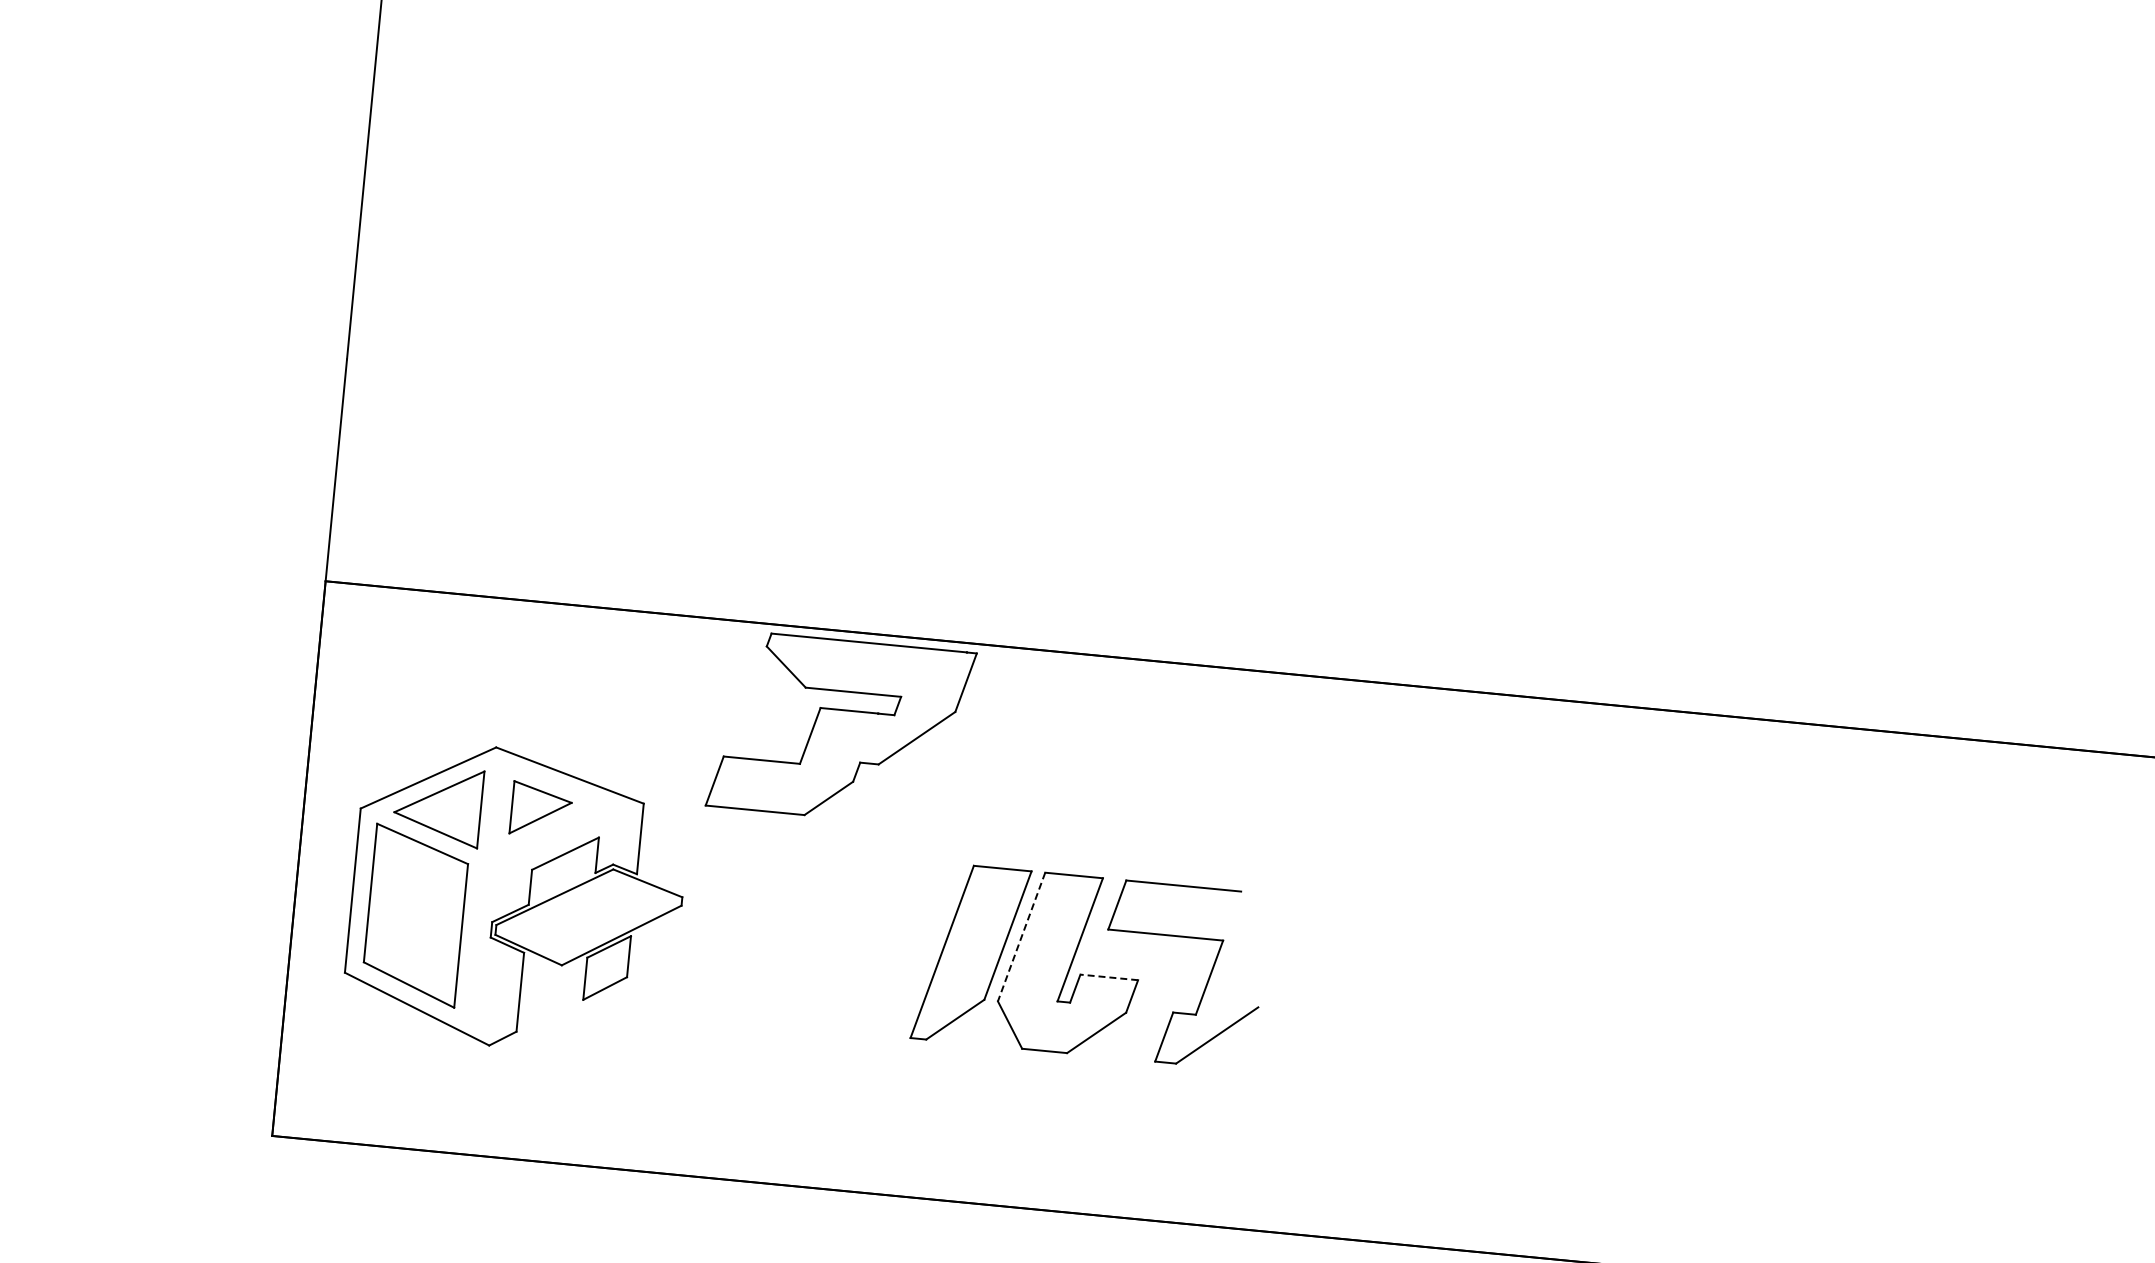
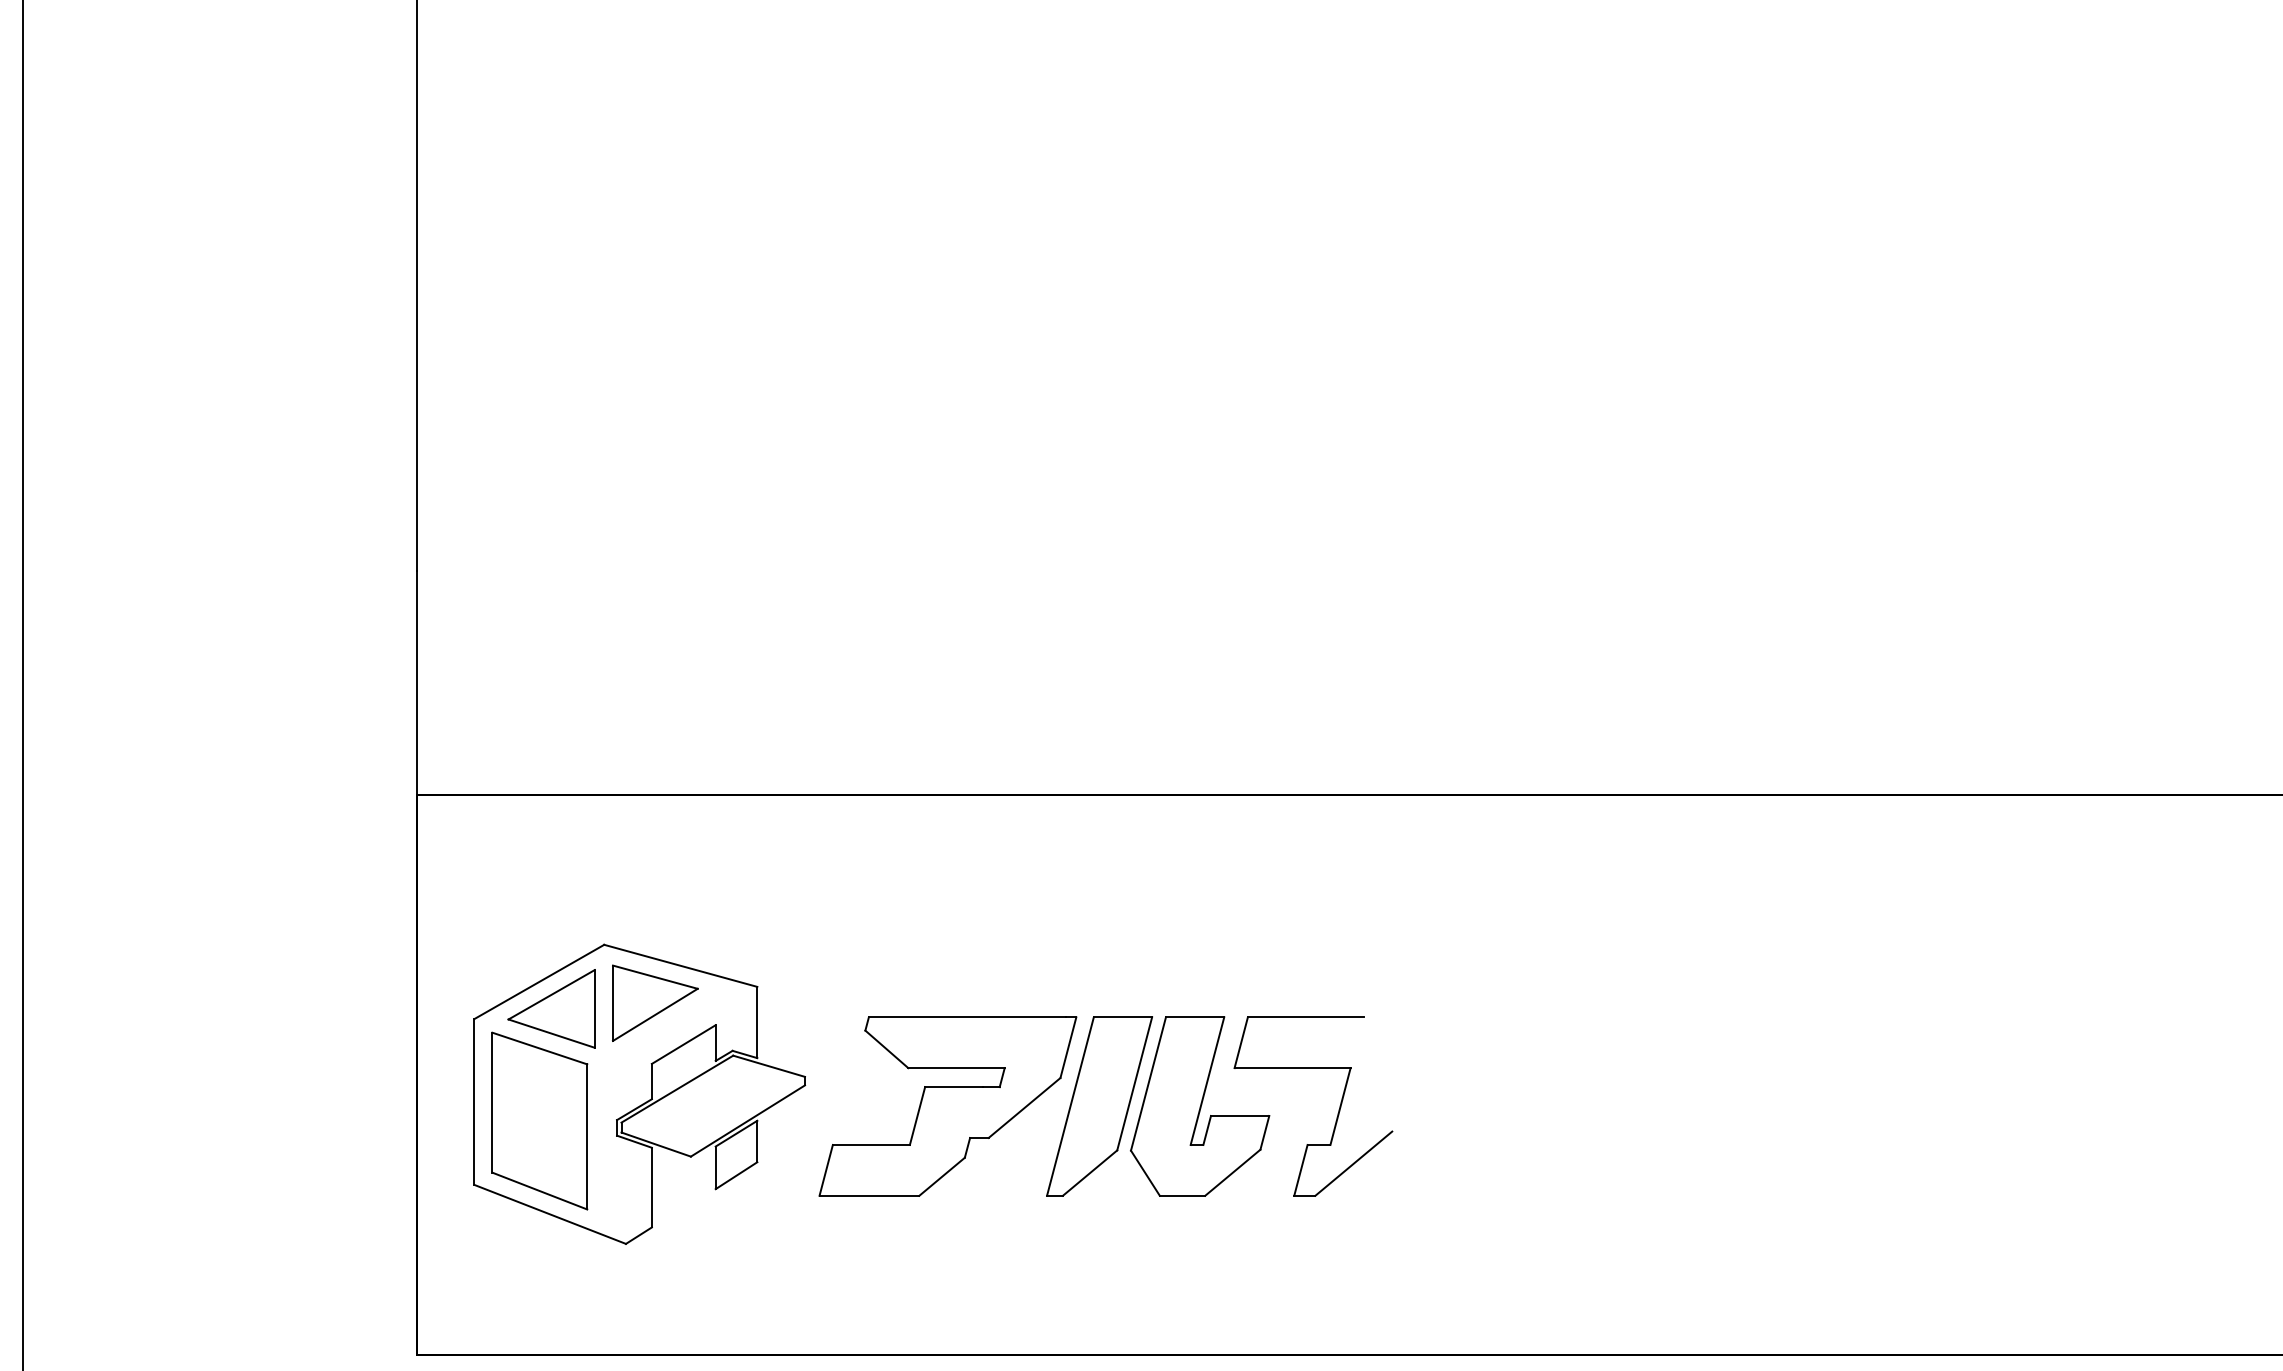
part: (840, 729) -> (947, 1106), moved
part: (541, 809) -> (655, 1002), size x1.43
line: (1021, 936) -> (1148, 1083), dashed -> solid
line: (1108, 976) -> (1239, 1115), dashed -> solid

